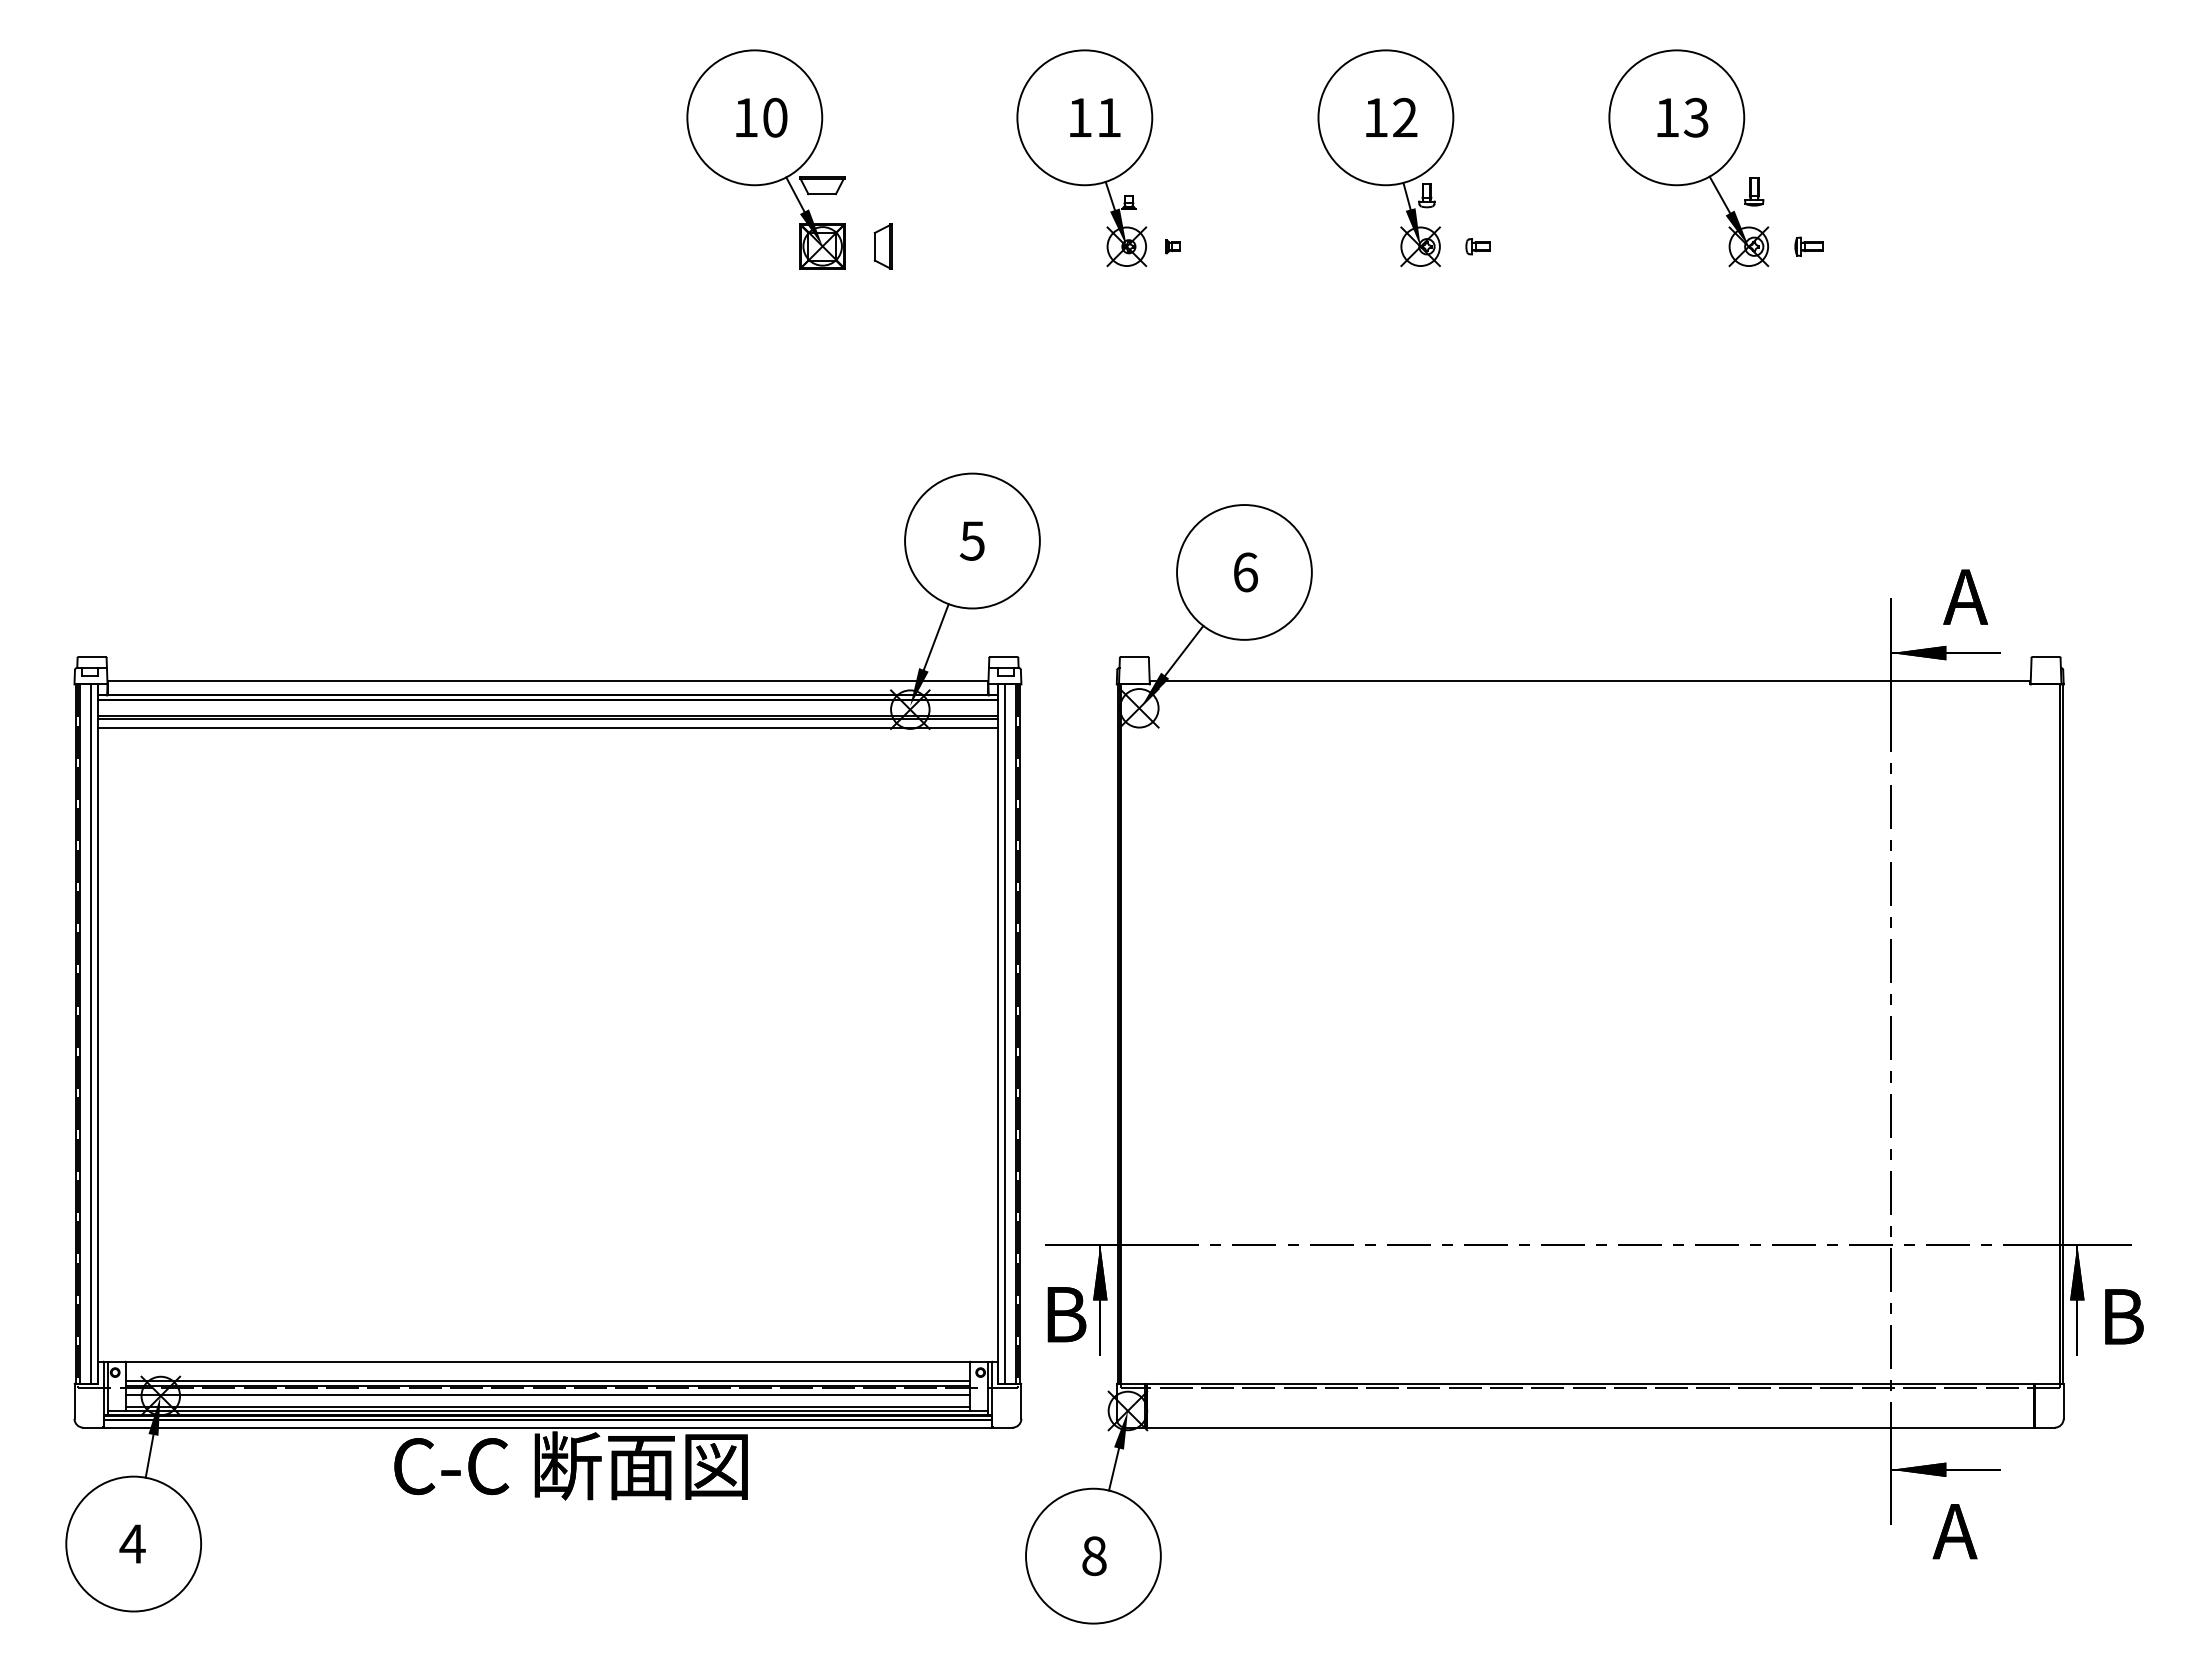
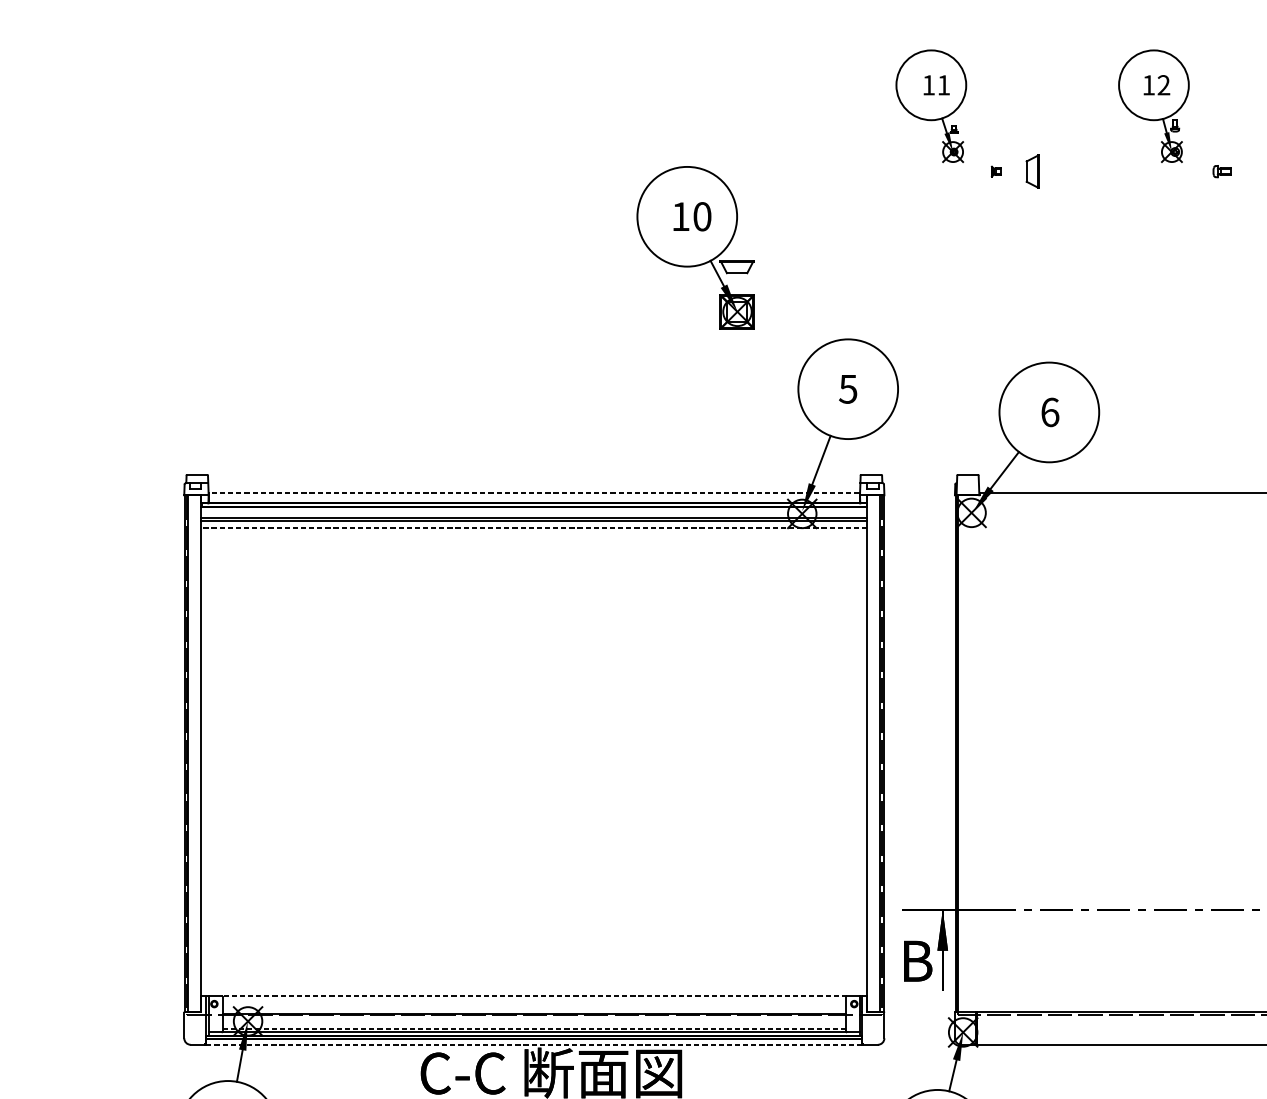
part: (1084, 158) -> (931, 106), size x0.7
part: (1385, 158) -> (1153, 106), size x0.7
part: (765, 159) -> (695, 247), moved
part: (882, 246) -> (1032, 171), moved
line: (547, 681) -> (534, 493), solid -> dashed
line: (547, 728) -> (534, 527), solid -> dashed
line: (91, 1033) -> (196, 753), removed
line: (1004, 1033) -> (871, 753), removed
line: (547, 1361) -> (534, 995), solid -> dashed
line: (547, 1381) -> (534, 1010), removed
line: (547, 1394) -> (534, 1020), removed
line: (547, 1406) -> (534, 1029), solid -> dashed
line: (547, 1427) -> (534, 1044), solid -> dashed

